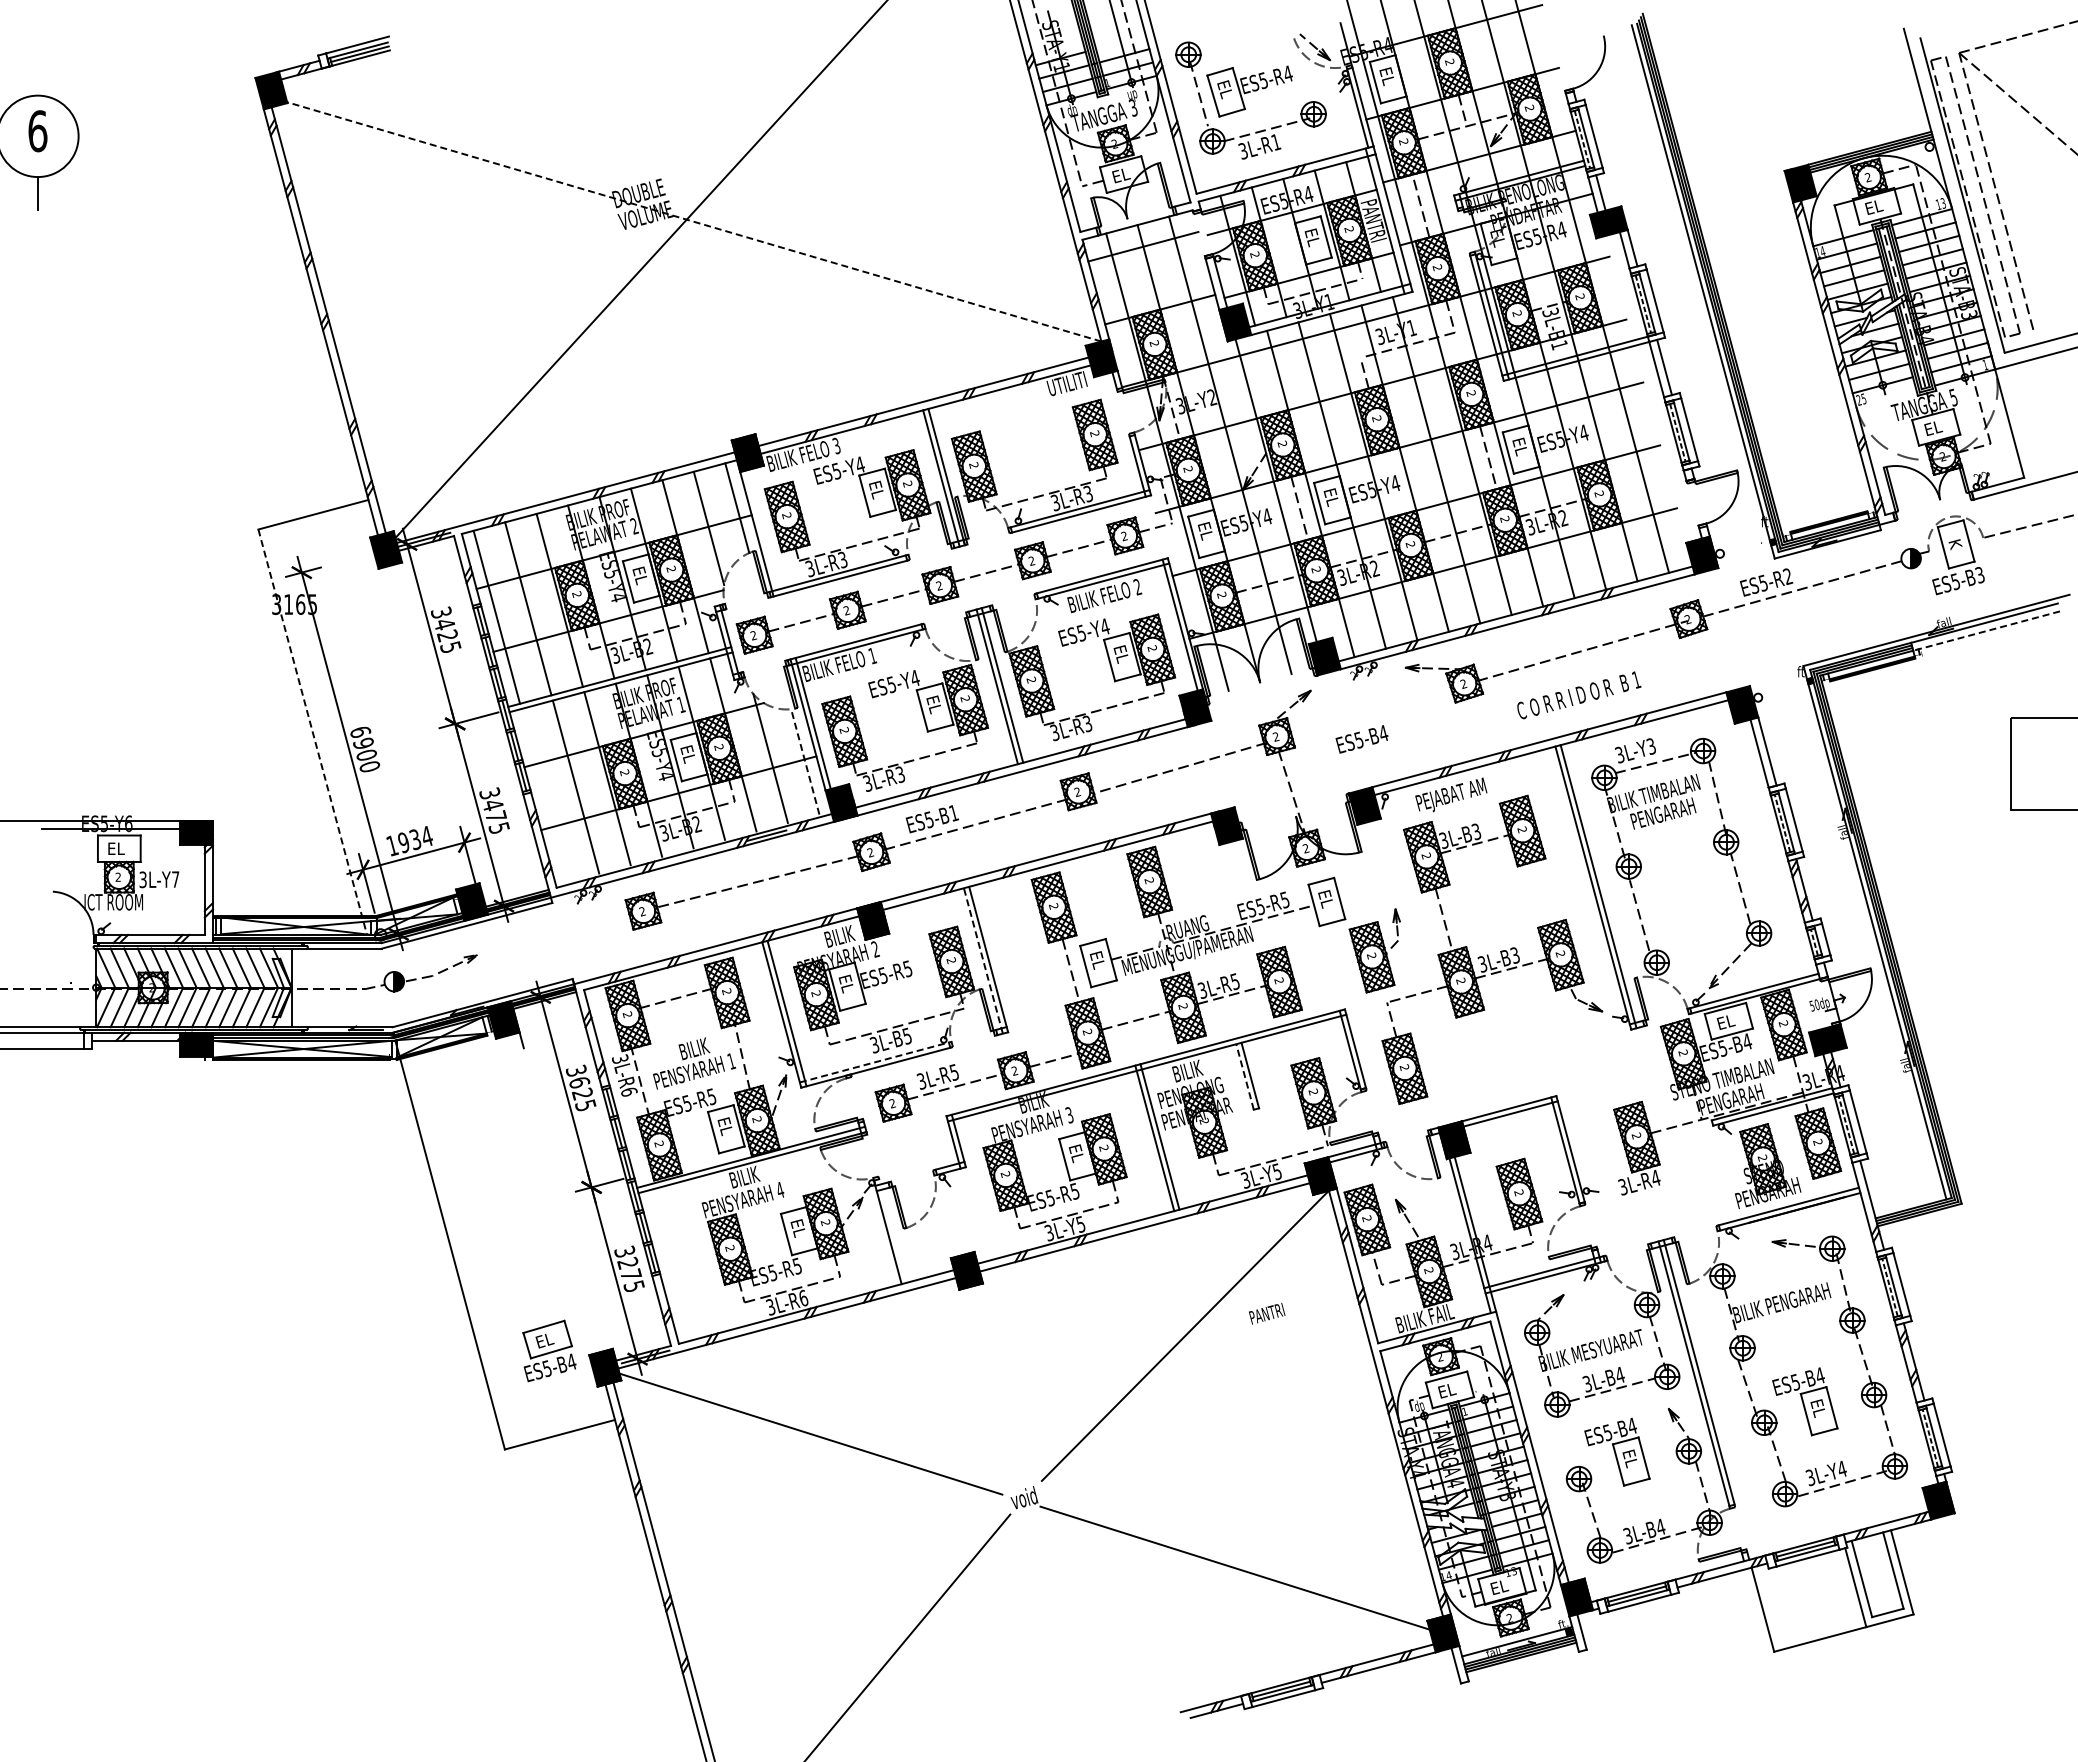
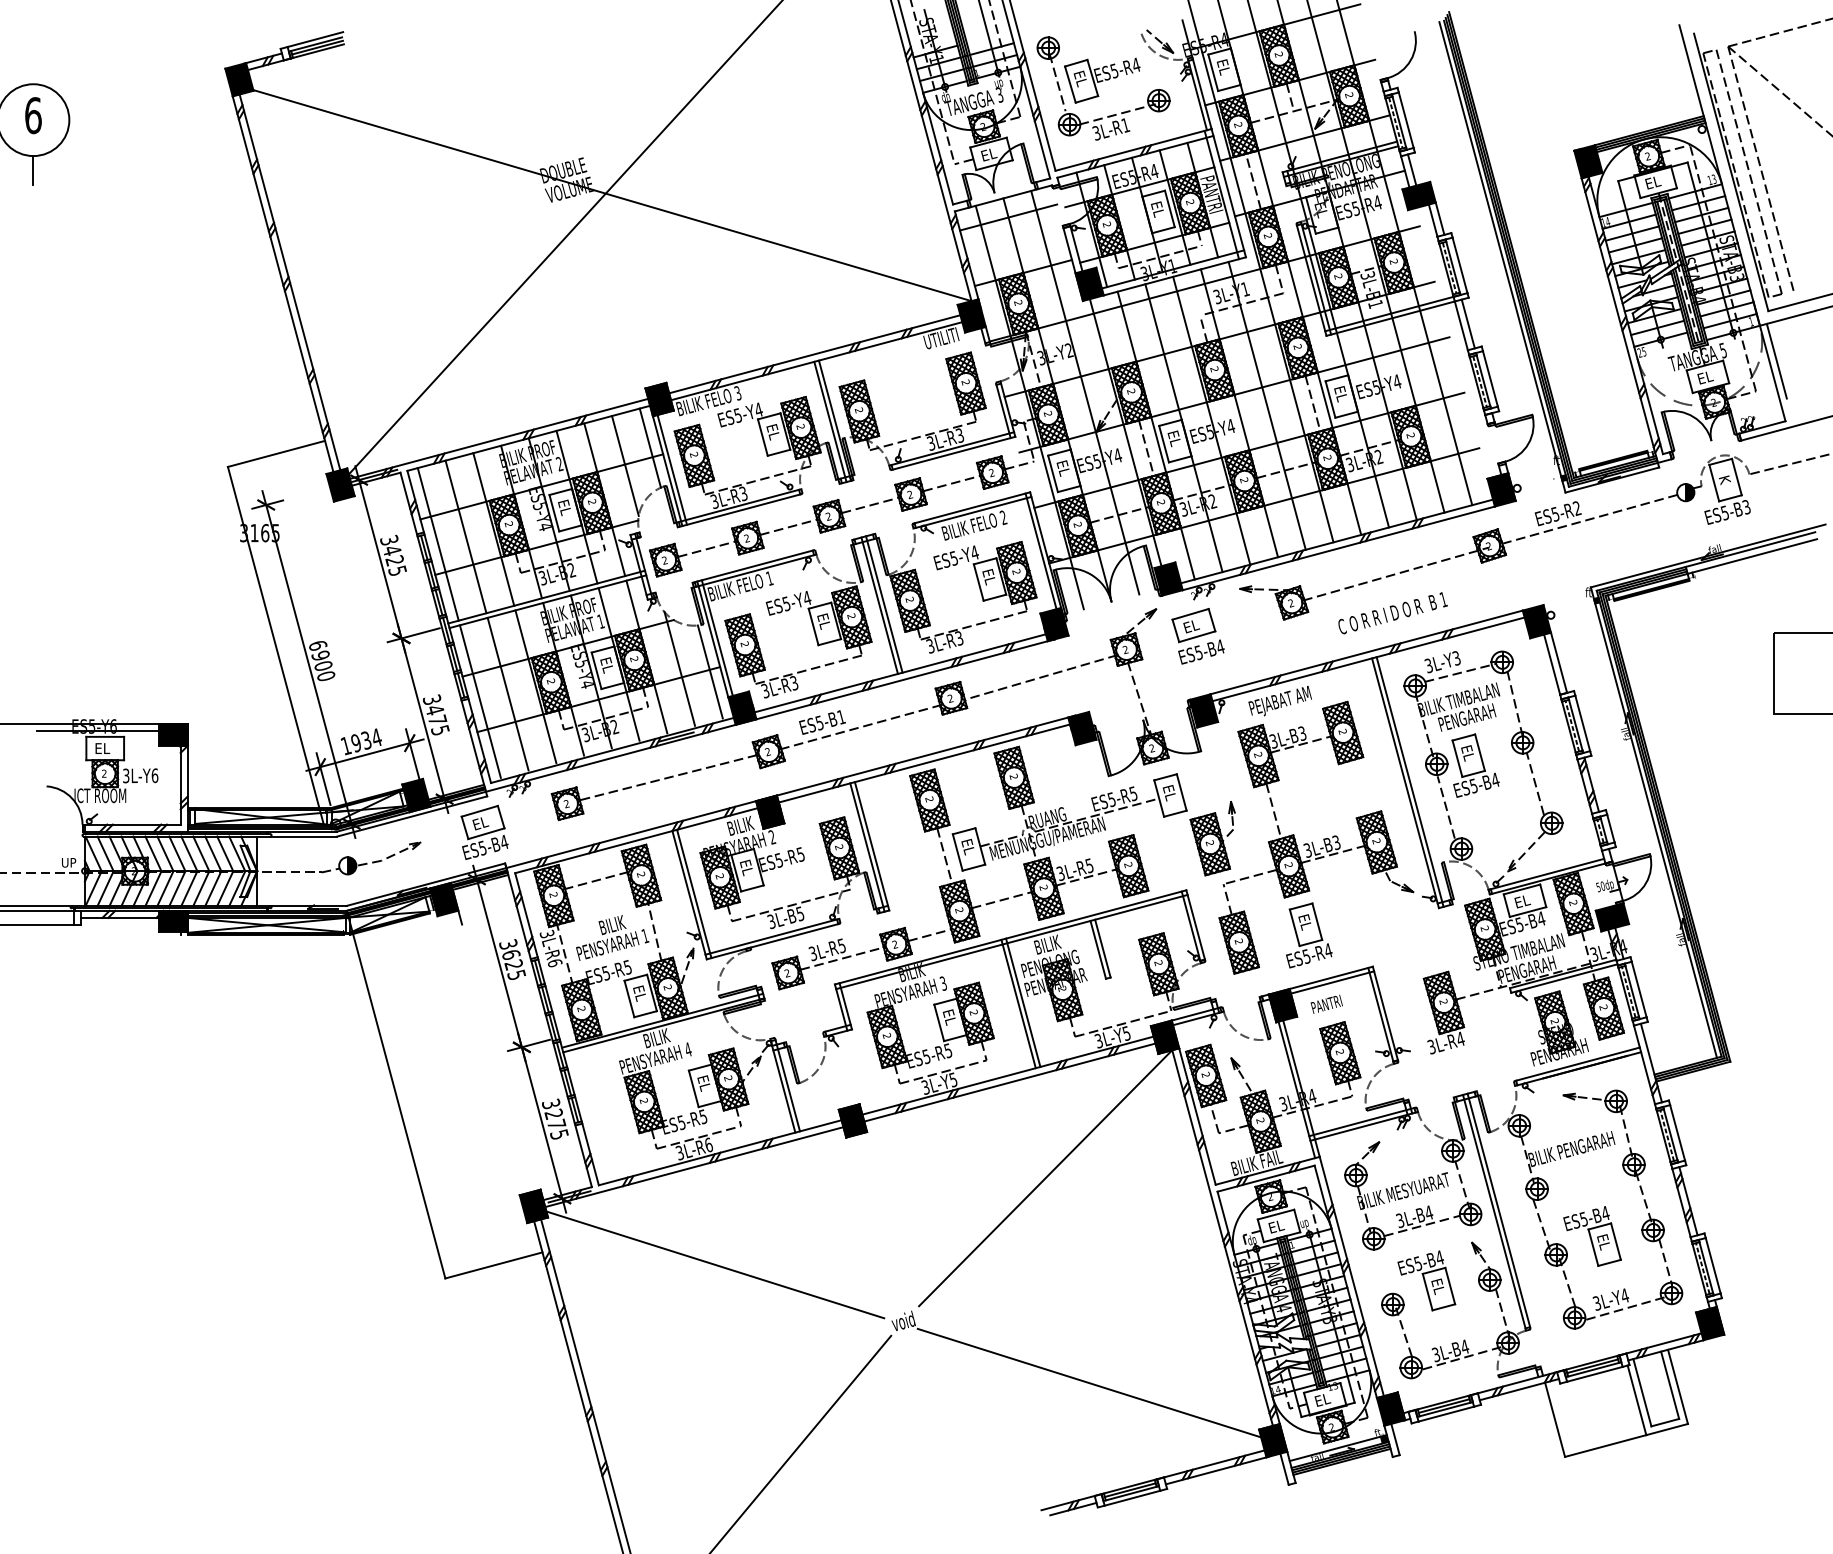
line: (693, 221) -> (611, 195), dashed -> solid
line: (2014, 409) -> (1776, 361), added
line: (761, 532) -> (671, 469), added
line: (1986, 631) -> (1752, 556), dashed -> solid
part: (1353, 709) -> (1193, 625), added
line: (312, 732) -> (275, 646), dashed -> solid
line: (805, 761) -> (710, 671), dashed -> solid
line: (544, 795) -> (480, 701), added
part: (1672, 867) -> (1475, 765), added
text: (175, 879) -> (154, 775), 3L-Y7 -> 3L-Y6
line: (983, 960) -> (867, 847), dashed -> solid
text: (78, 977) -> (69, 862), . -> UP
part: (1483, 1060) -> (1308, 935), added
line: (874, 1062) -> (771, 937), dashed -> solid
line: (1245, 1076) -> (1098, 949), dashed -> solid
line: (892, 1230) -> (787, 1085), added
text: (1267, 1313) -> (1327, 1004), moved
part: (549, 1350) -> (484, 832), moved
text: (1478, 1388) -> (1304, 1224), . -> up

